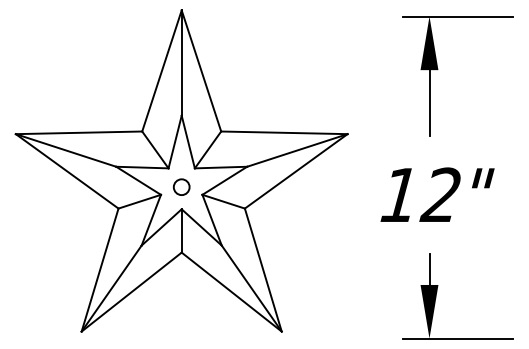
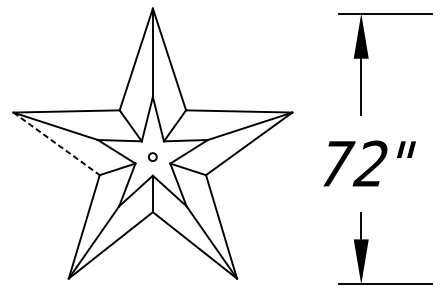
line: (67, 171) -> (56, 143), solid -> dashed
circle: (181, 186) -> (152, 156), size x0.6
text: (401, 194) -> (337, 163), 12" -> 72"

